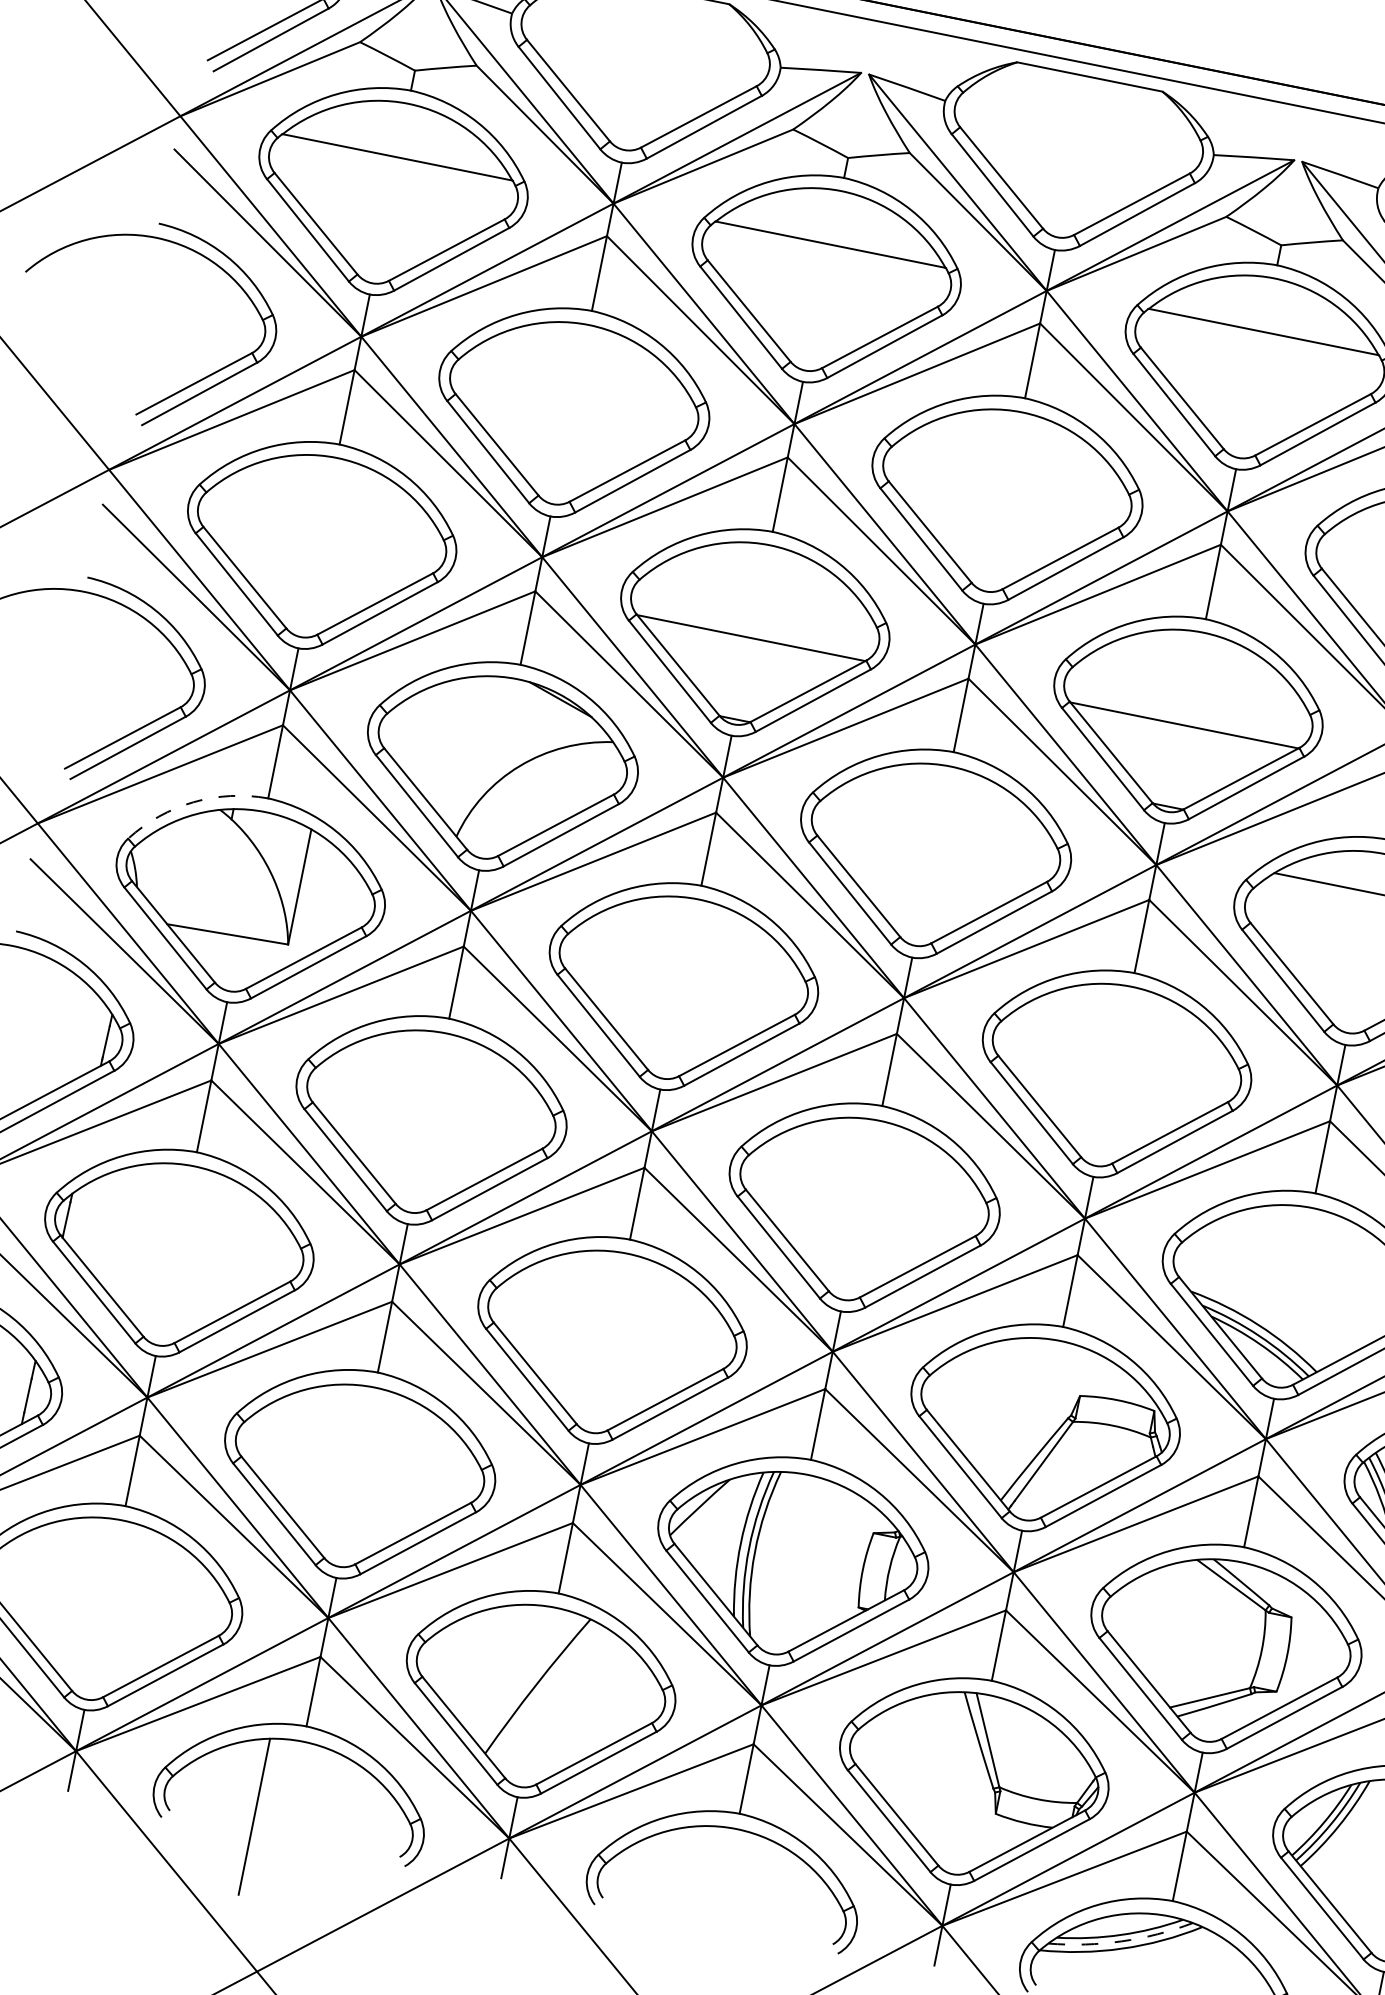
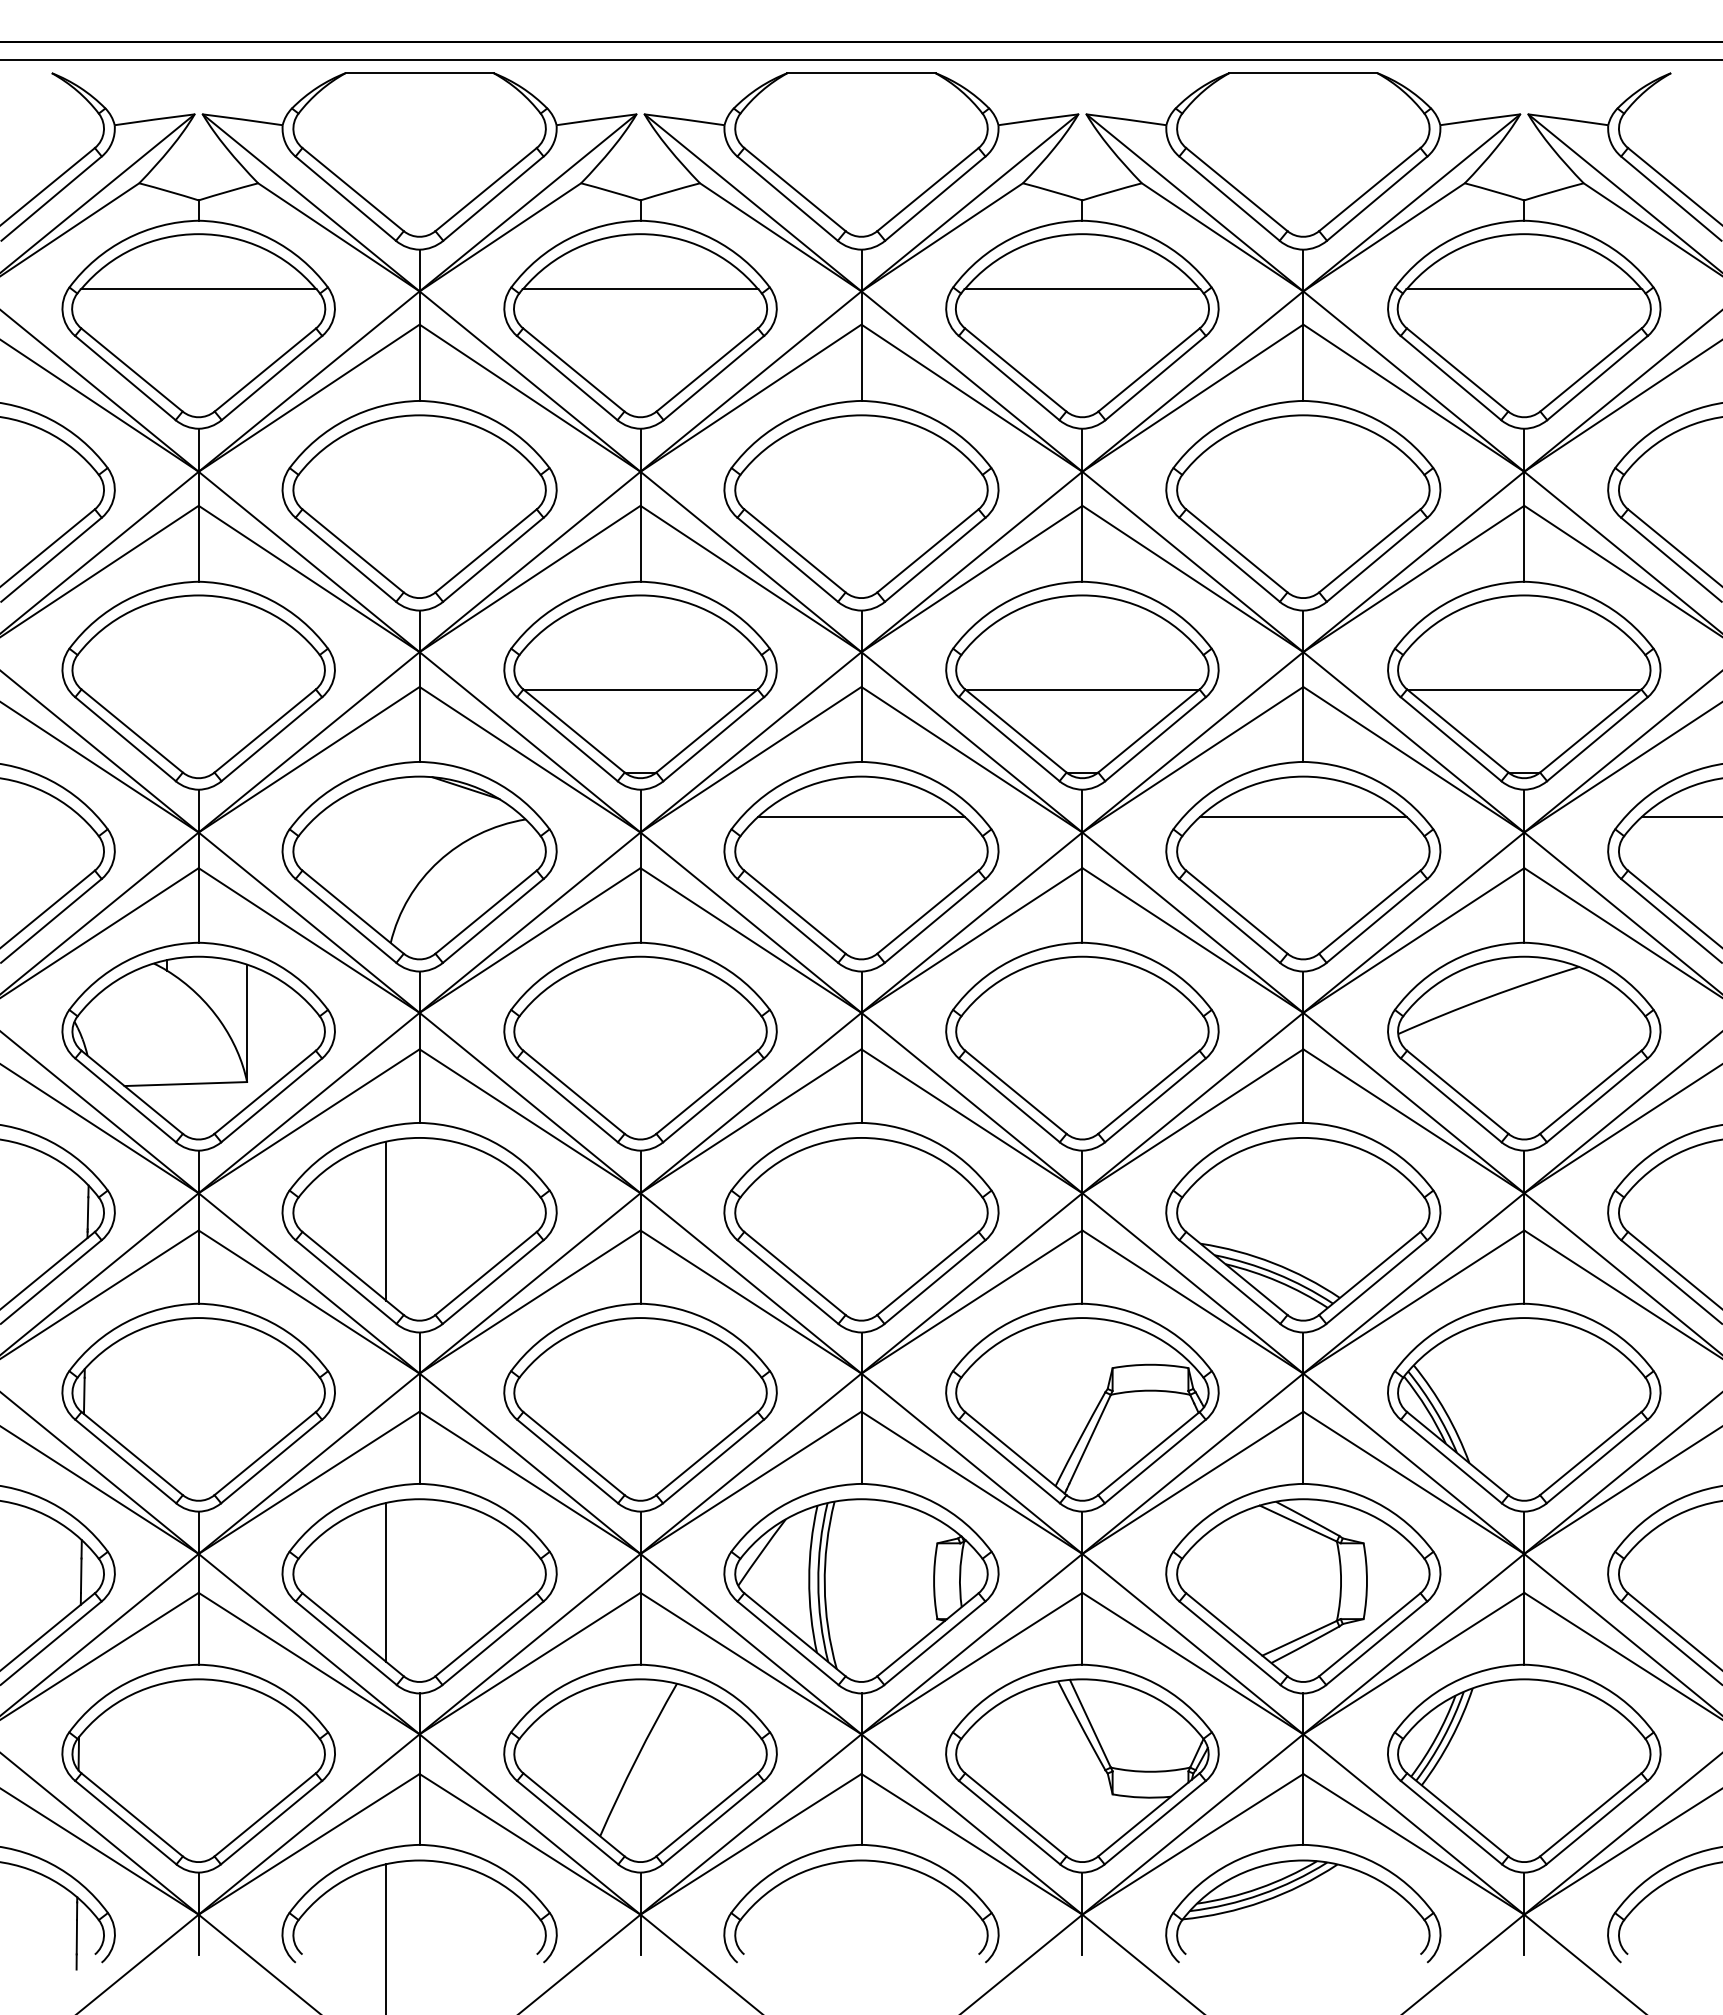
arc: (193, 802) -> (126, 961), dashed -> solid
line: (942, 806) -> (861, 817), added
line: (397, 1107) -> (386, 1220), added
line: (325, 1462) -> (386, 1582), added
arc: (1121, 1941) -> (1261, 1894), dashed -> solid

